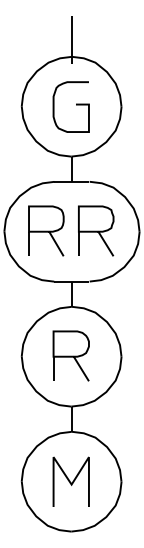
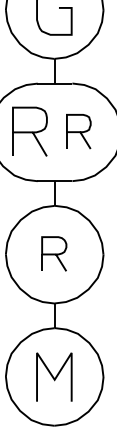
part: (96, 230) -> (79, 131), size x0.7
part: (70, 355) -> (53, 253), size x0.7

